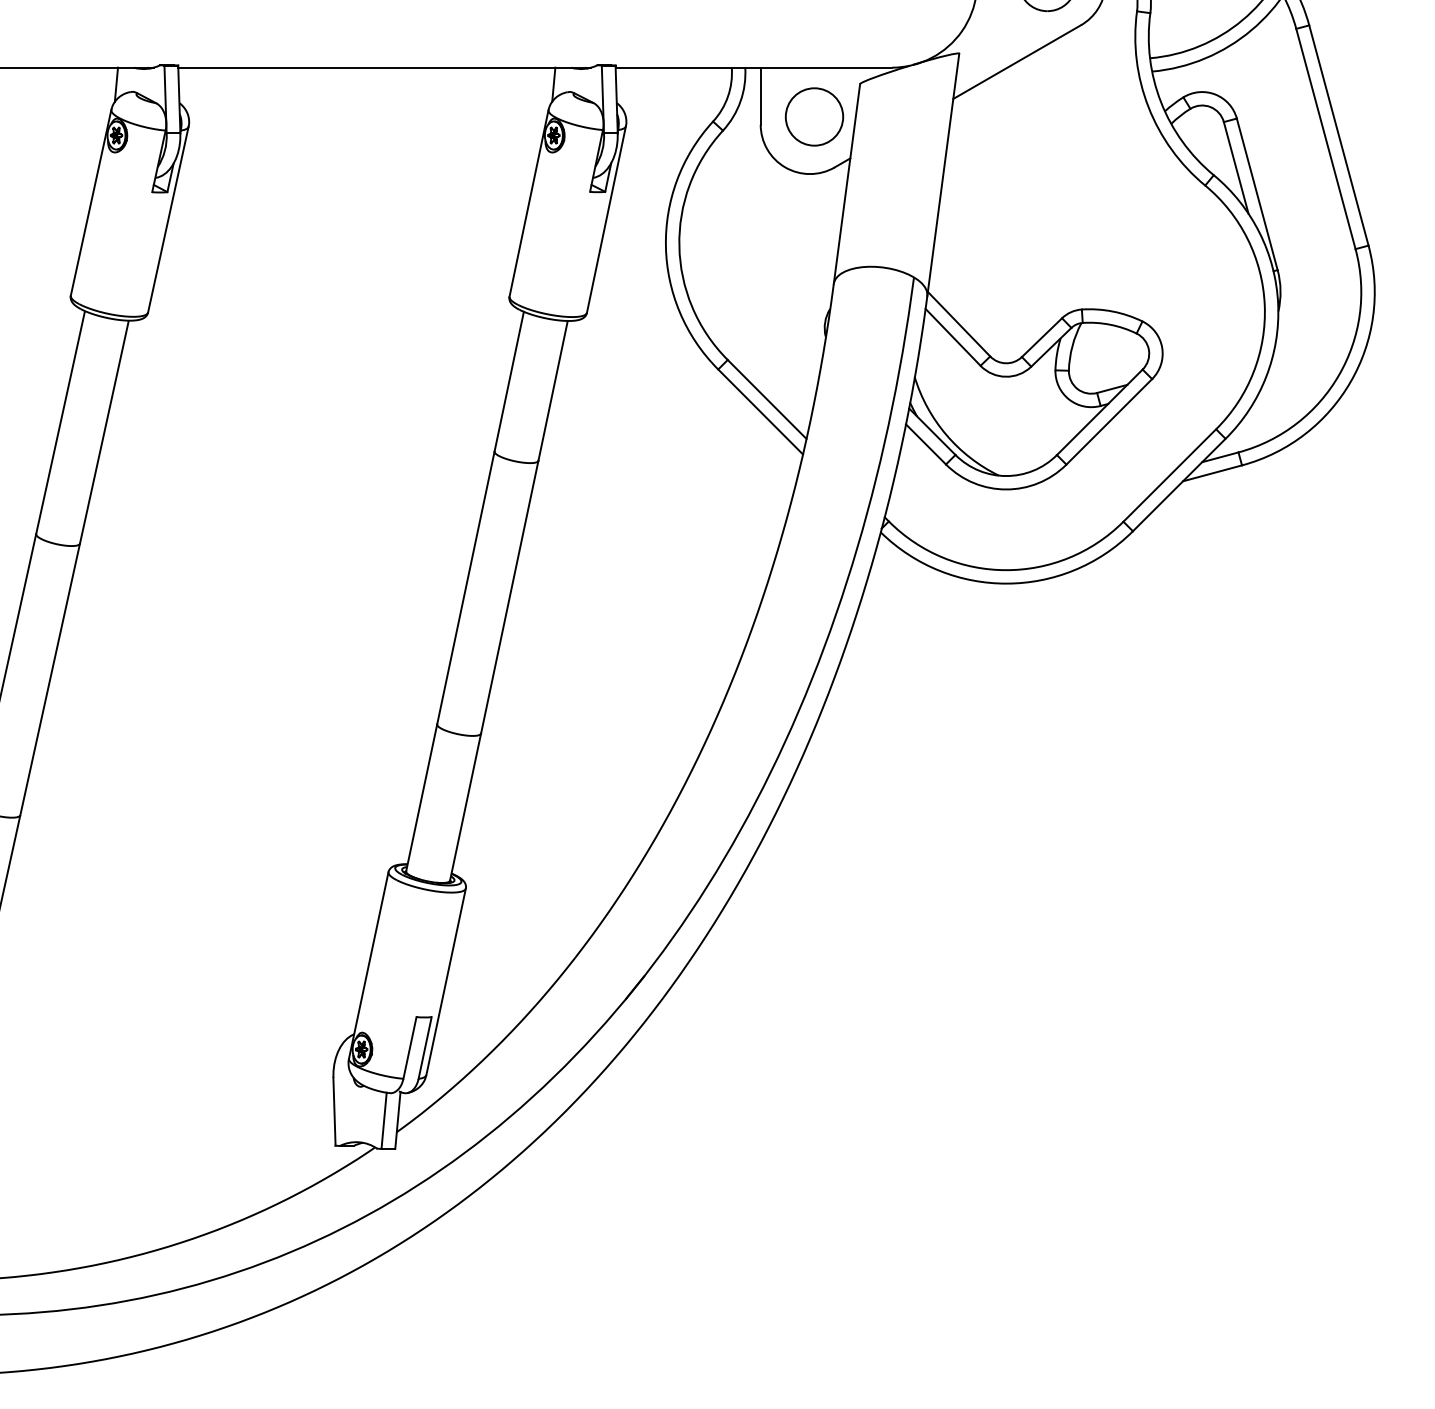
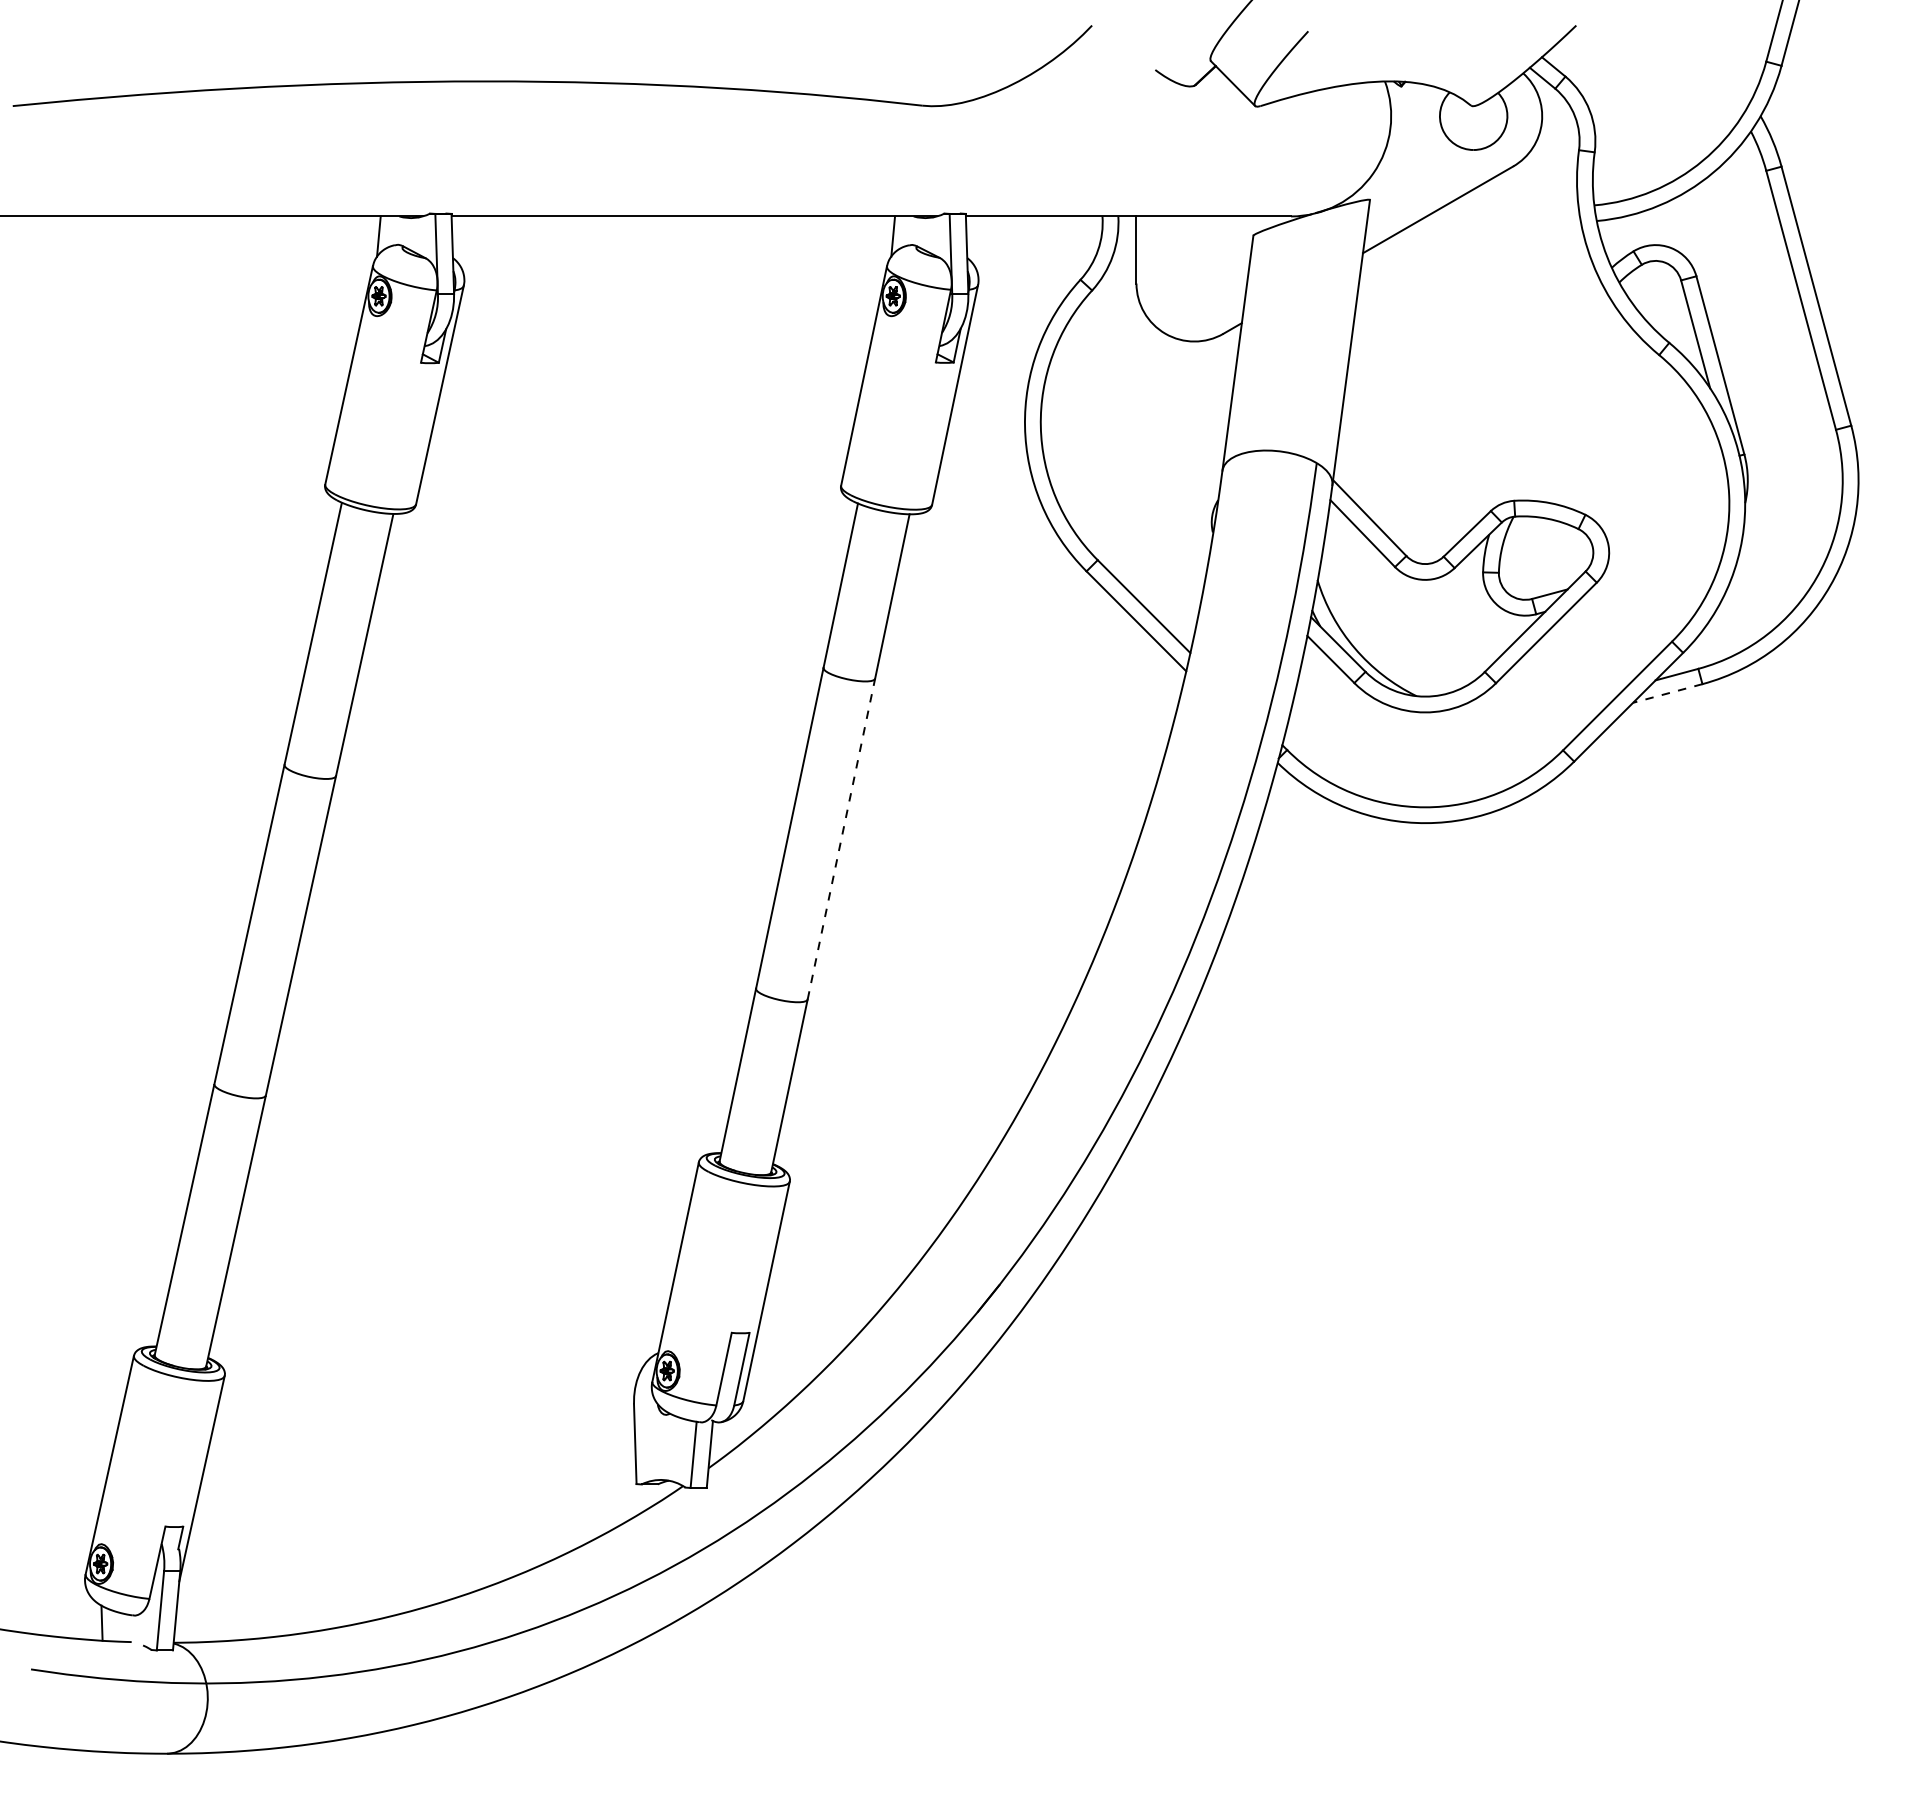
circle: (814, 116) -> (1199, 273), removed
line: (1212, 473) -> (1667, 693), solid -> dashed
line: (509, 597) -> (841, 839), solid -> dashed

